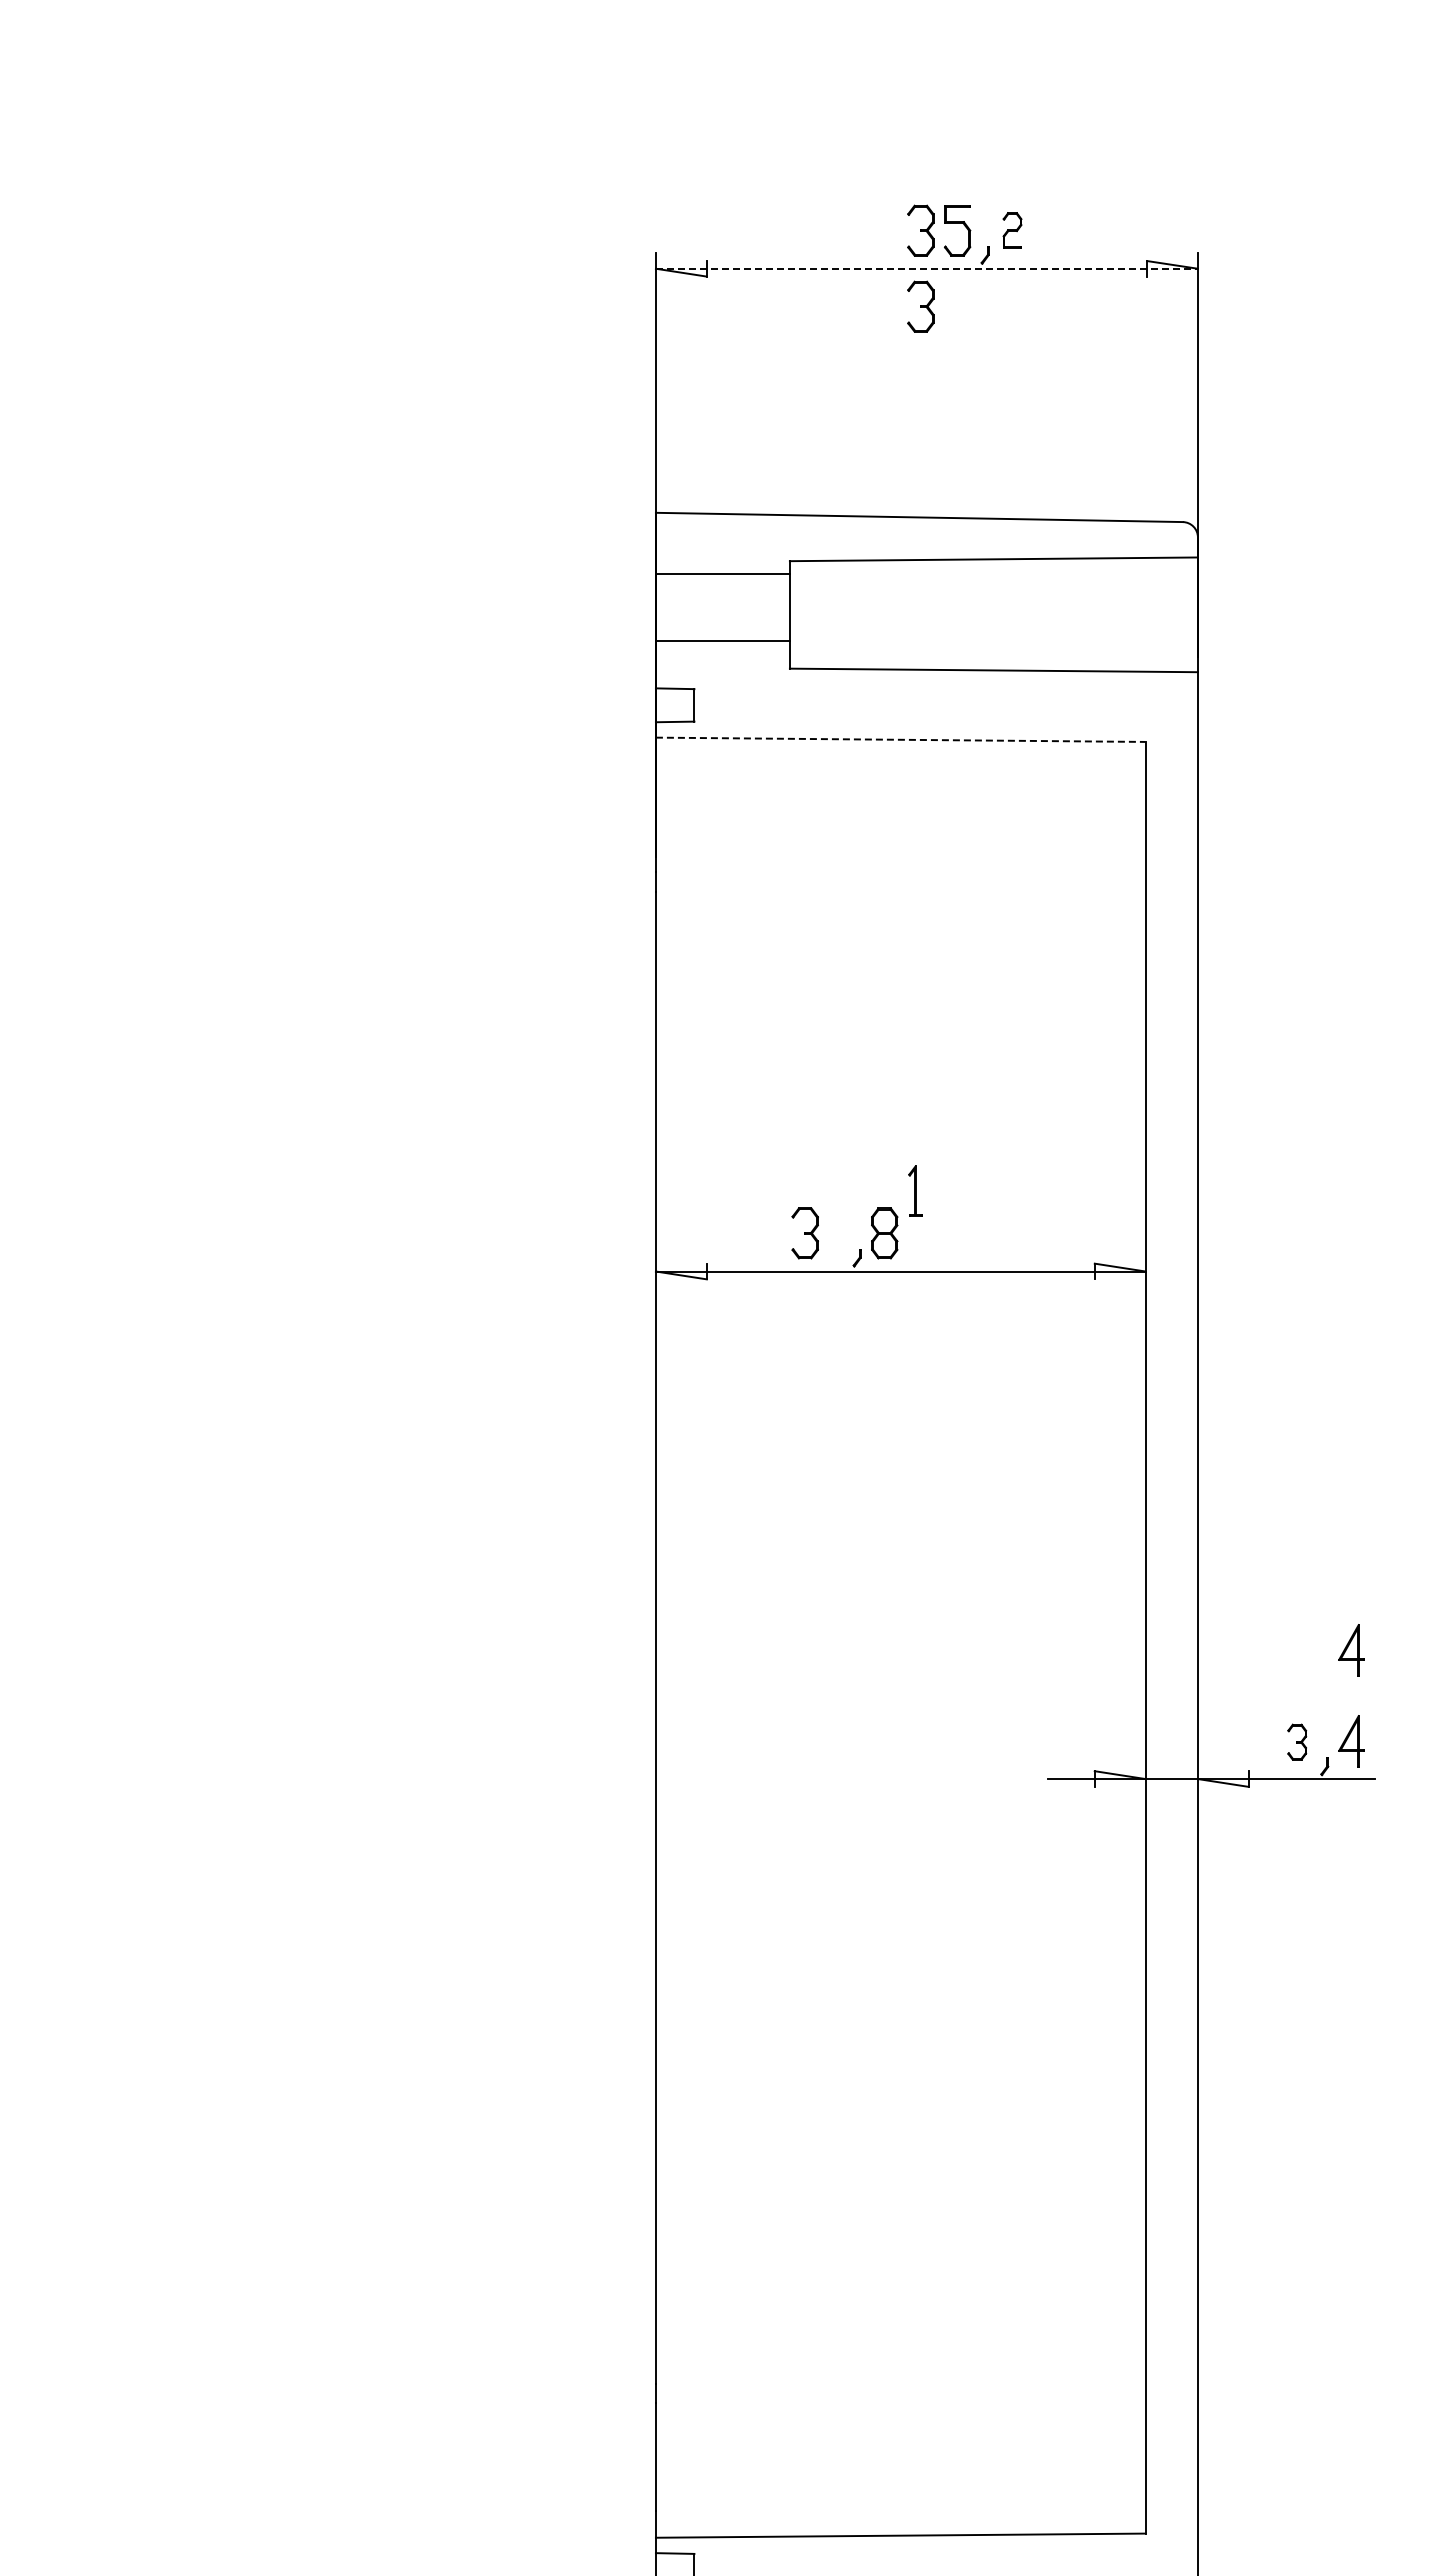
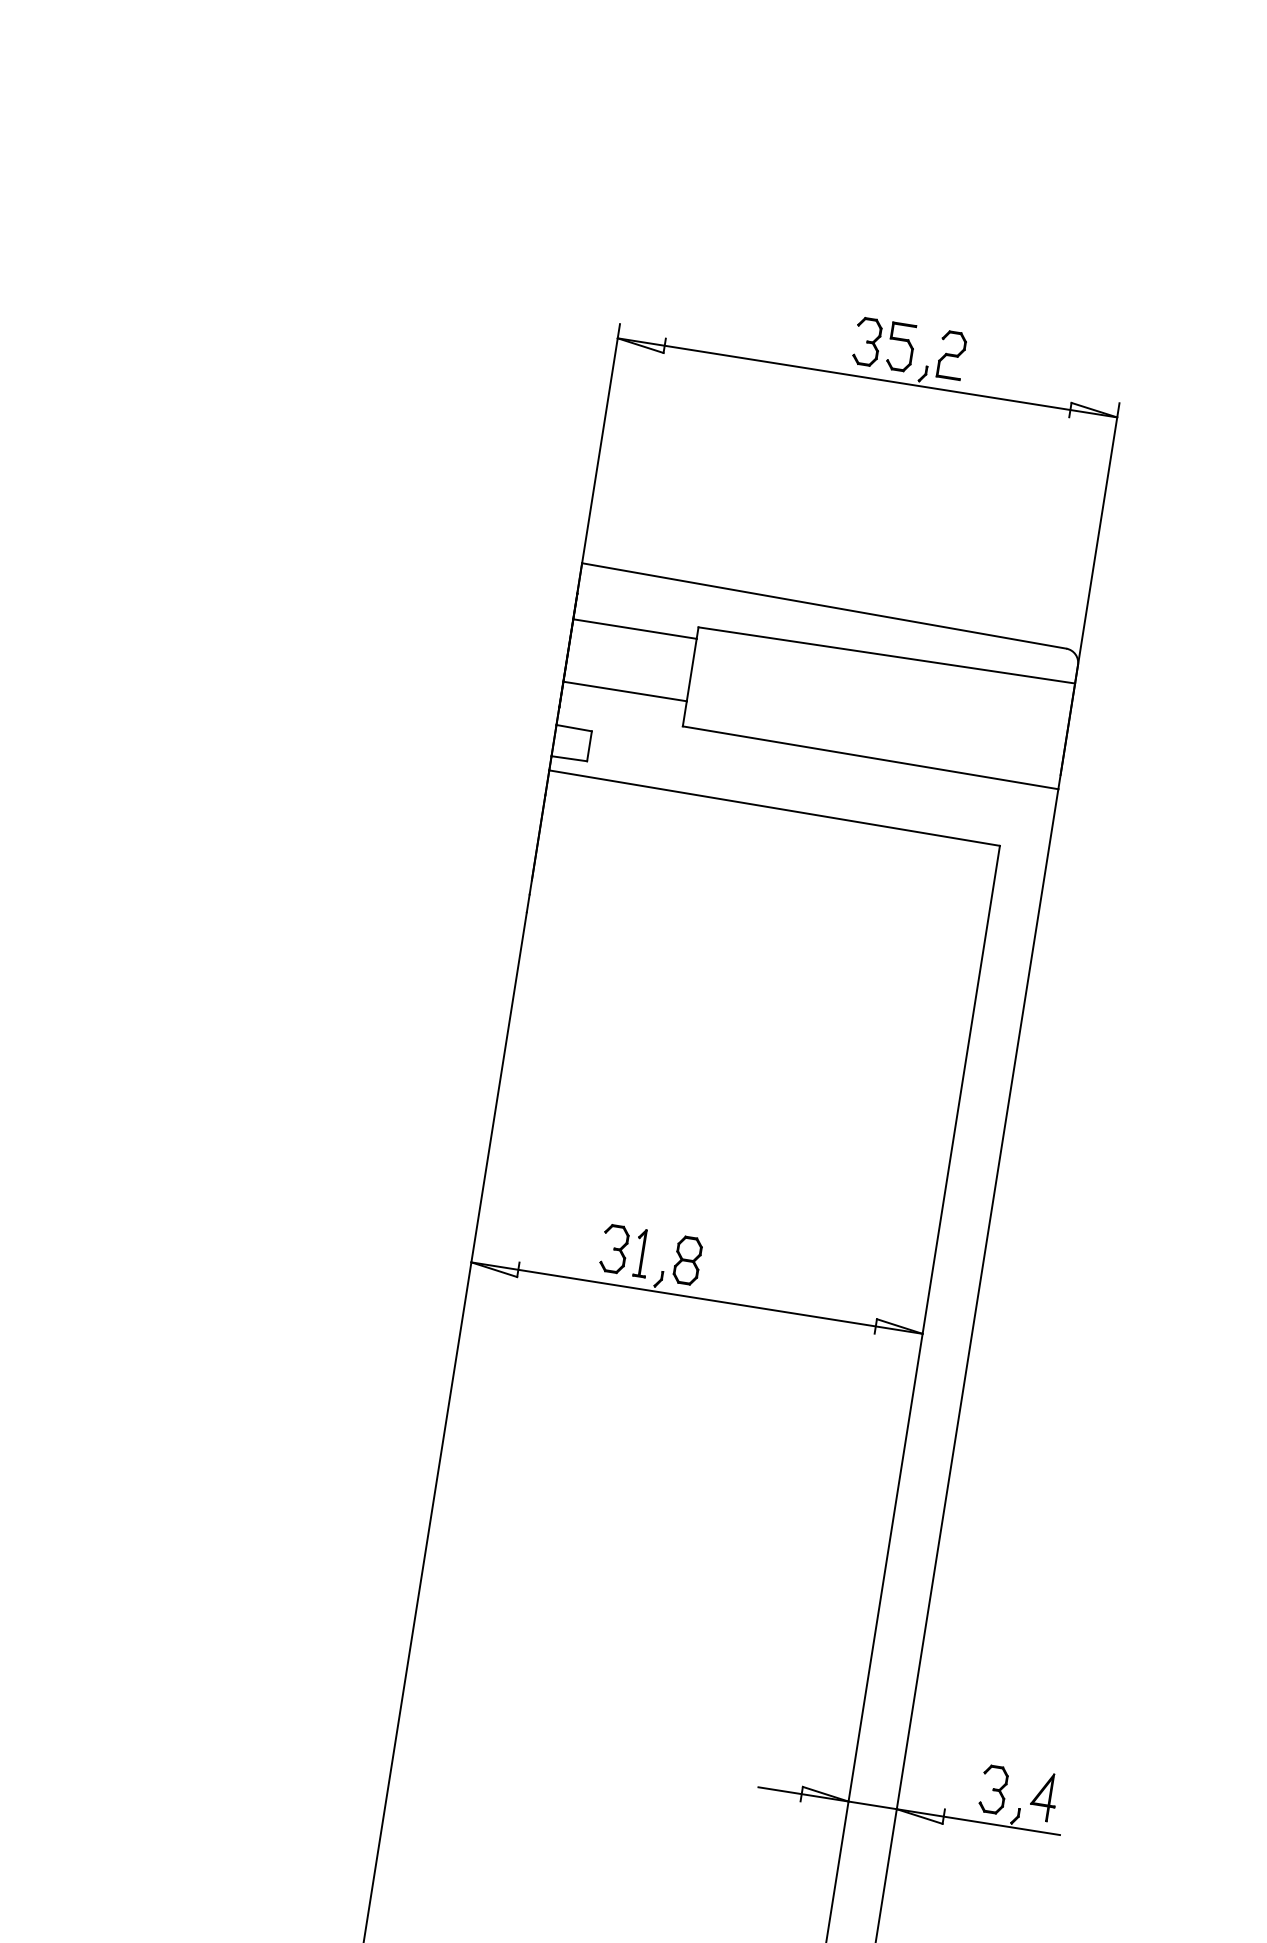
part: (1012, 230) -> (951, 355), size x1.43
line: (927, 268) -> (868, 377), dashed -> solid
part: (920, 306) -> (856, 411), removed
line: (900, 739) -> (774, 807), dashed -> solid
part: (915, 1190) -> (642, 1252), moved
part: (1351, 1650) -> (1057, 1713), removed
part: (1296, 1742) -> (992, 1789), size x1.43

